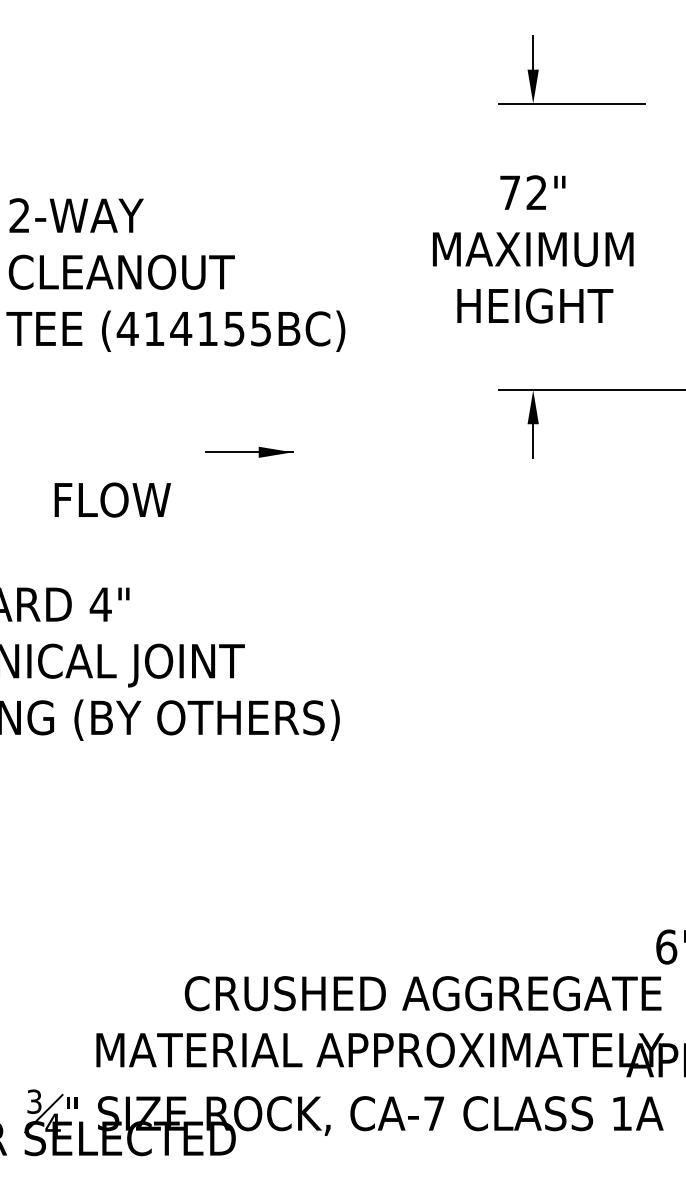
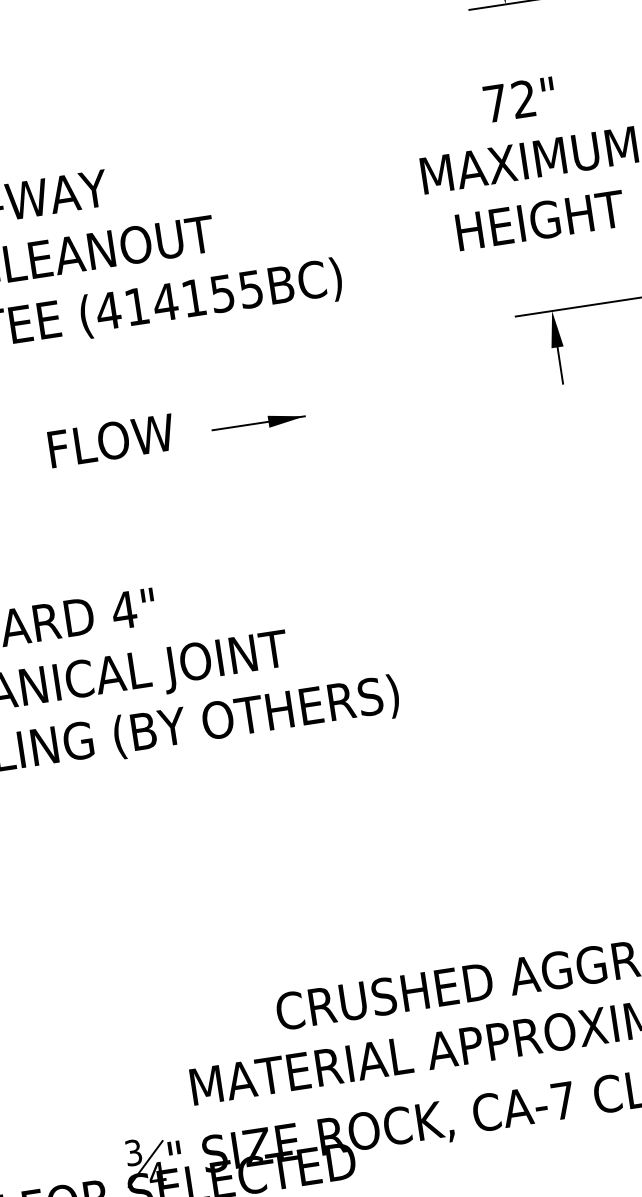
text: (112, 499) -> (111, 440), moved

